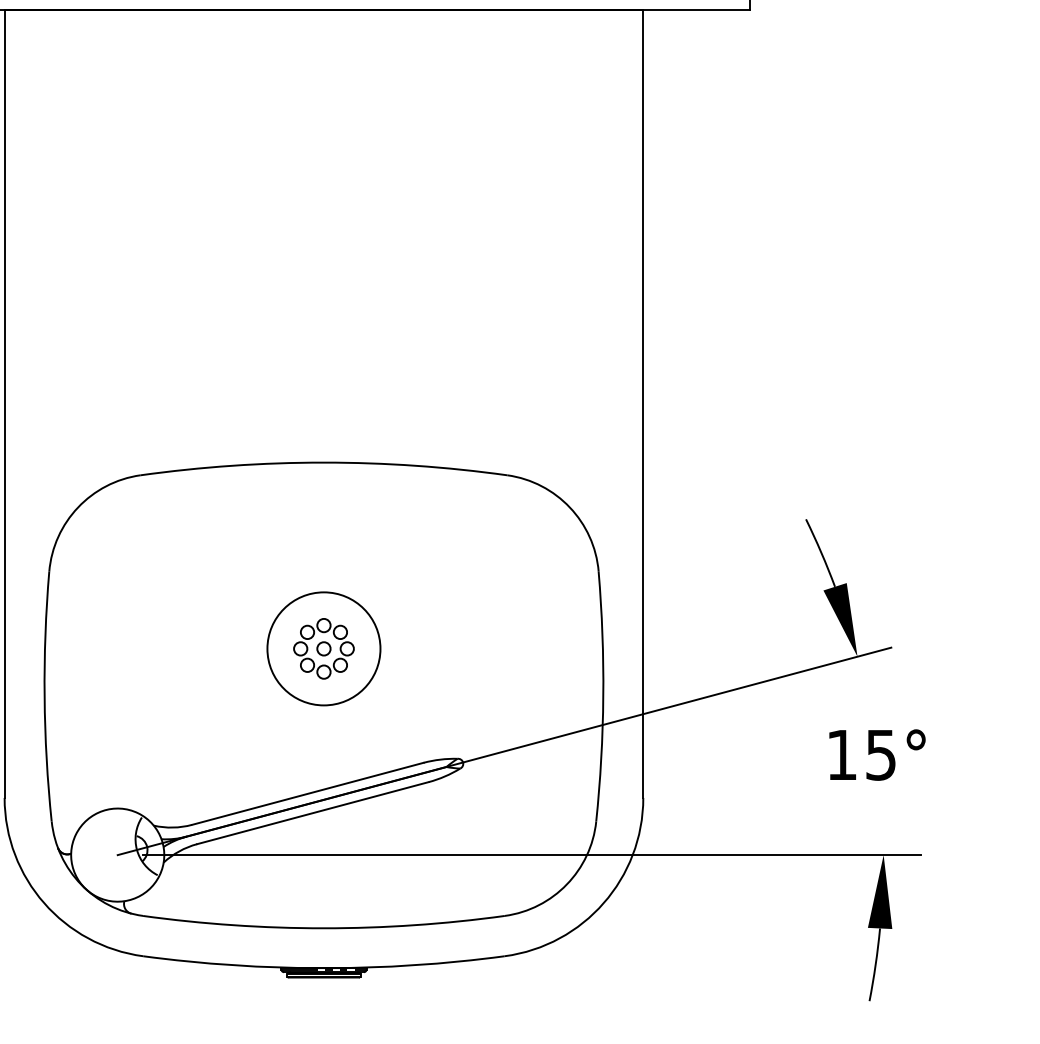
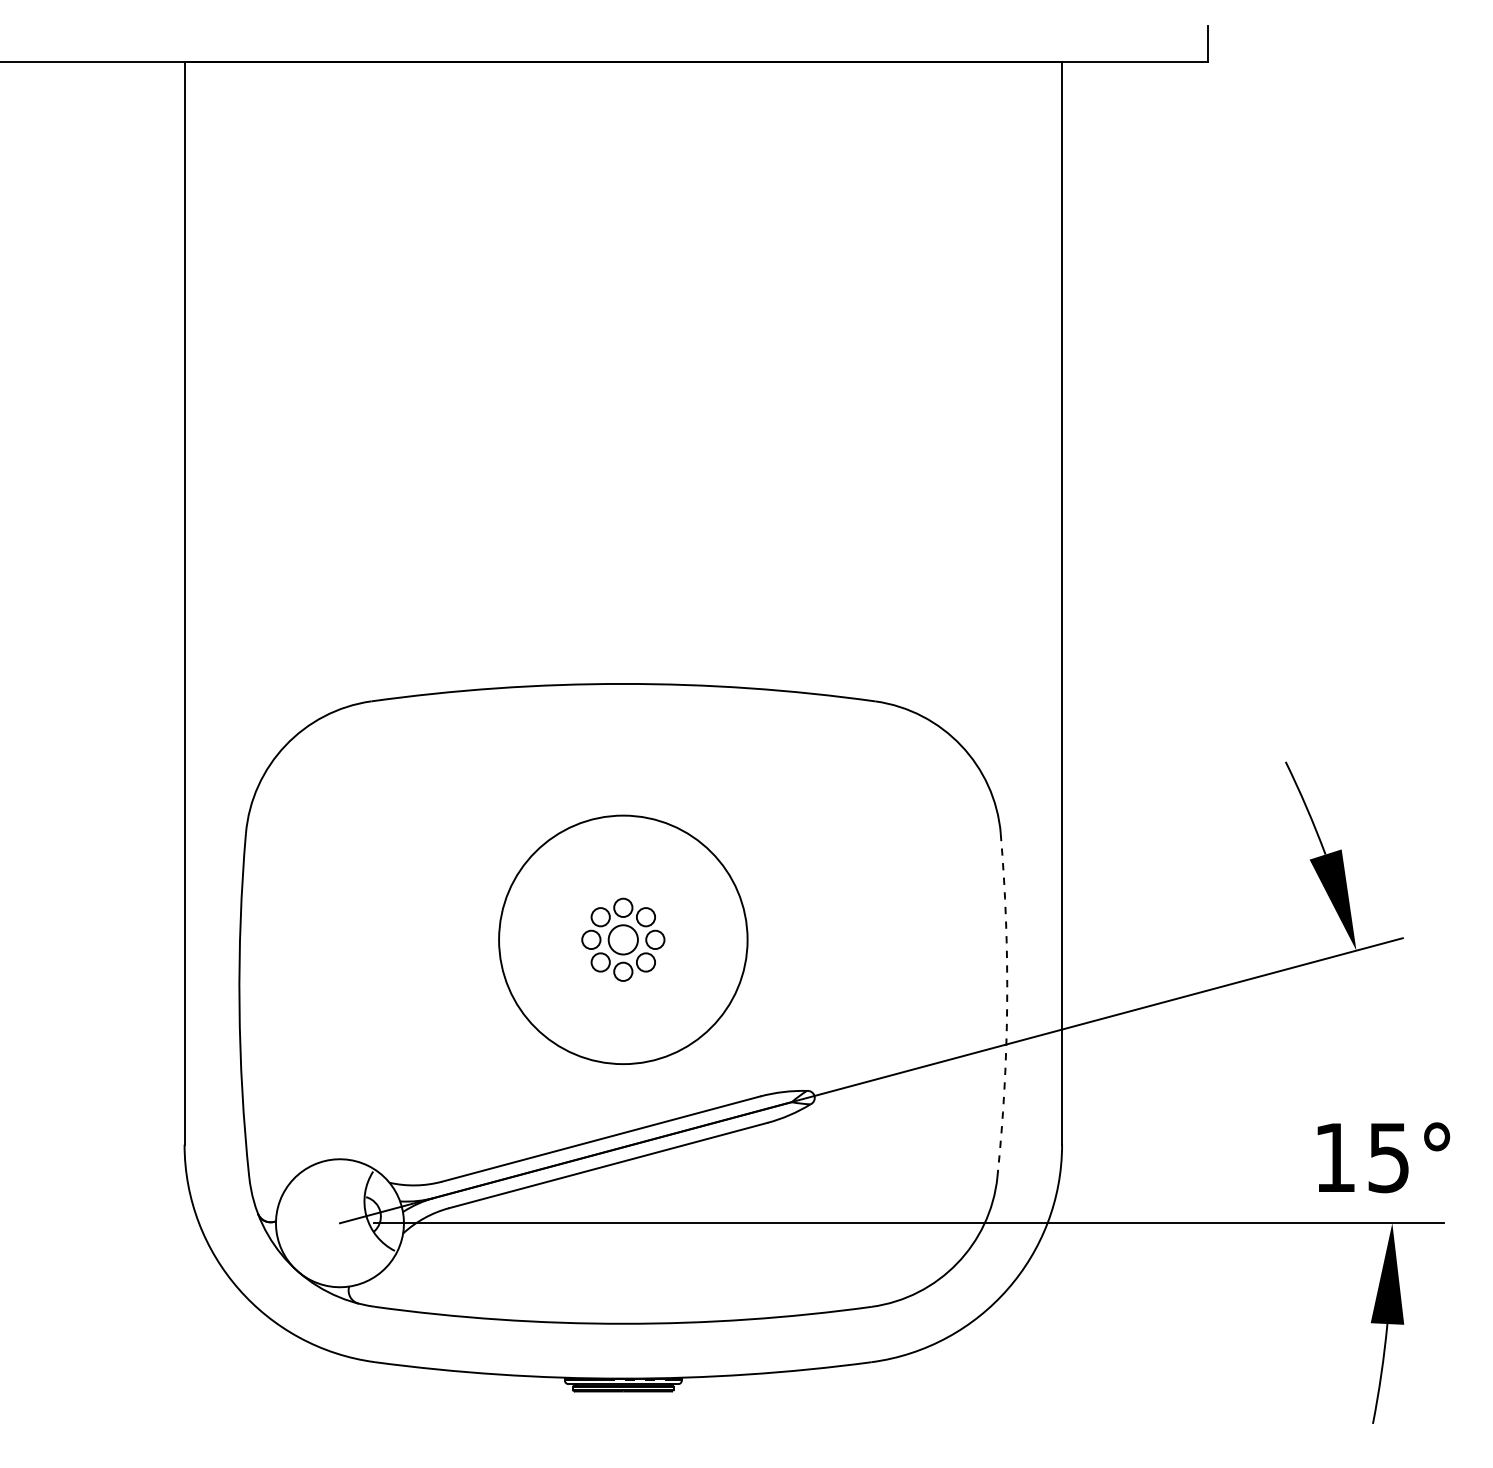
circle: (324, 648) -> (623, 939), size x1.6
circle: (324, 648) -> (623, 939), size x1.6
arc: (603, 696) -> (1007, 1005), solid -> dashed
text: (877, 754) -> (1383, 1157), moved

